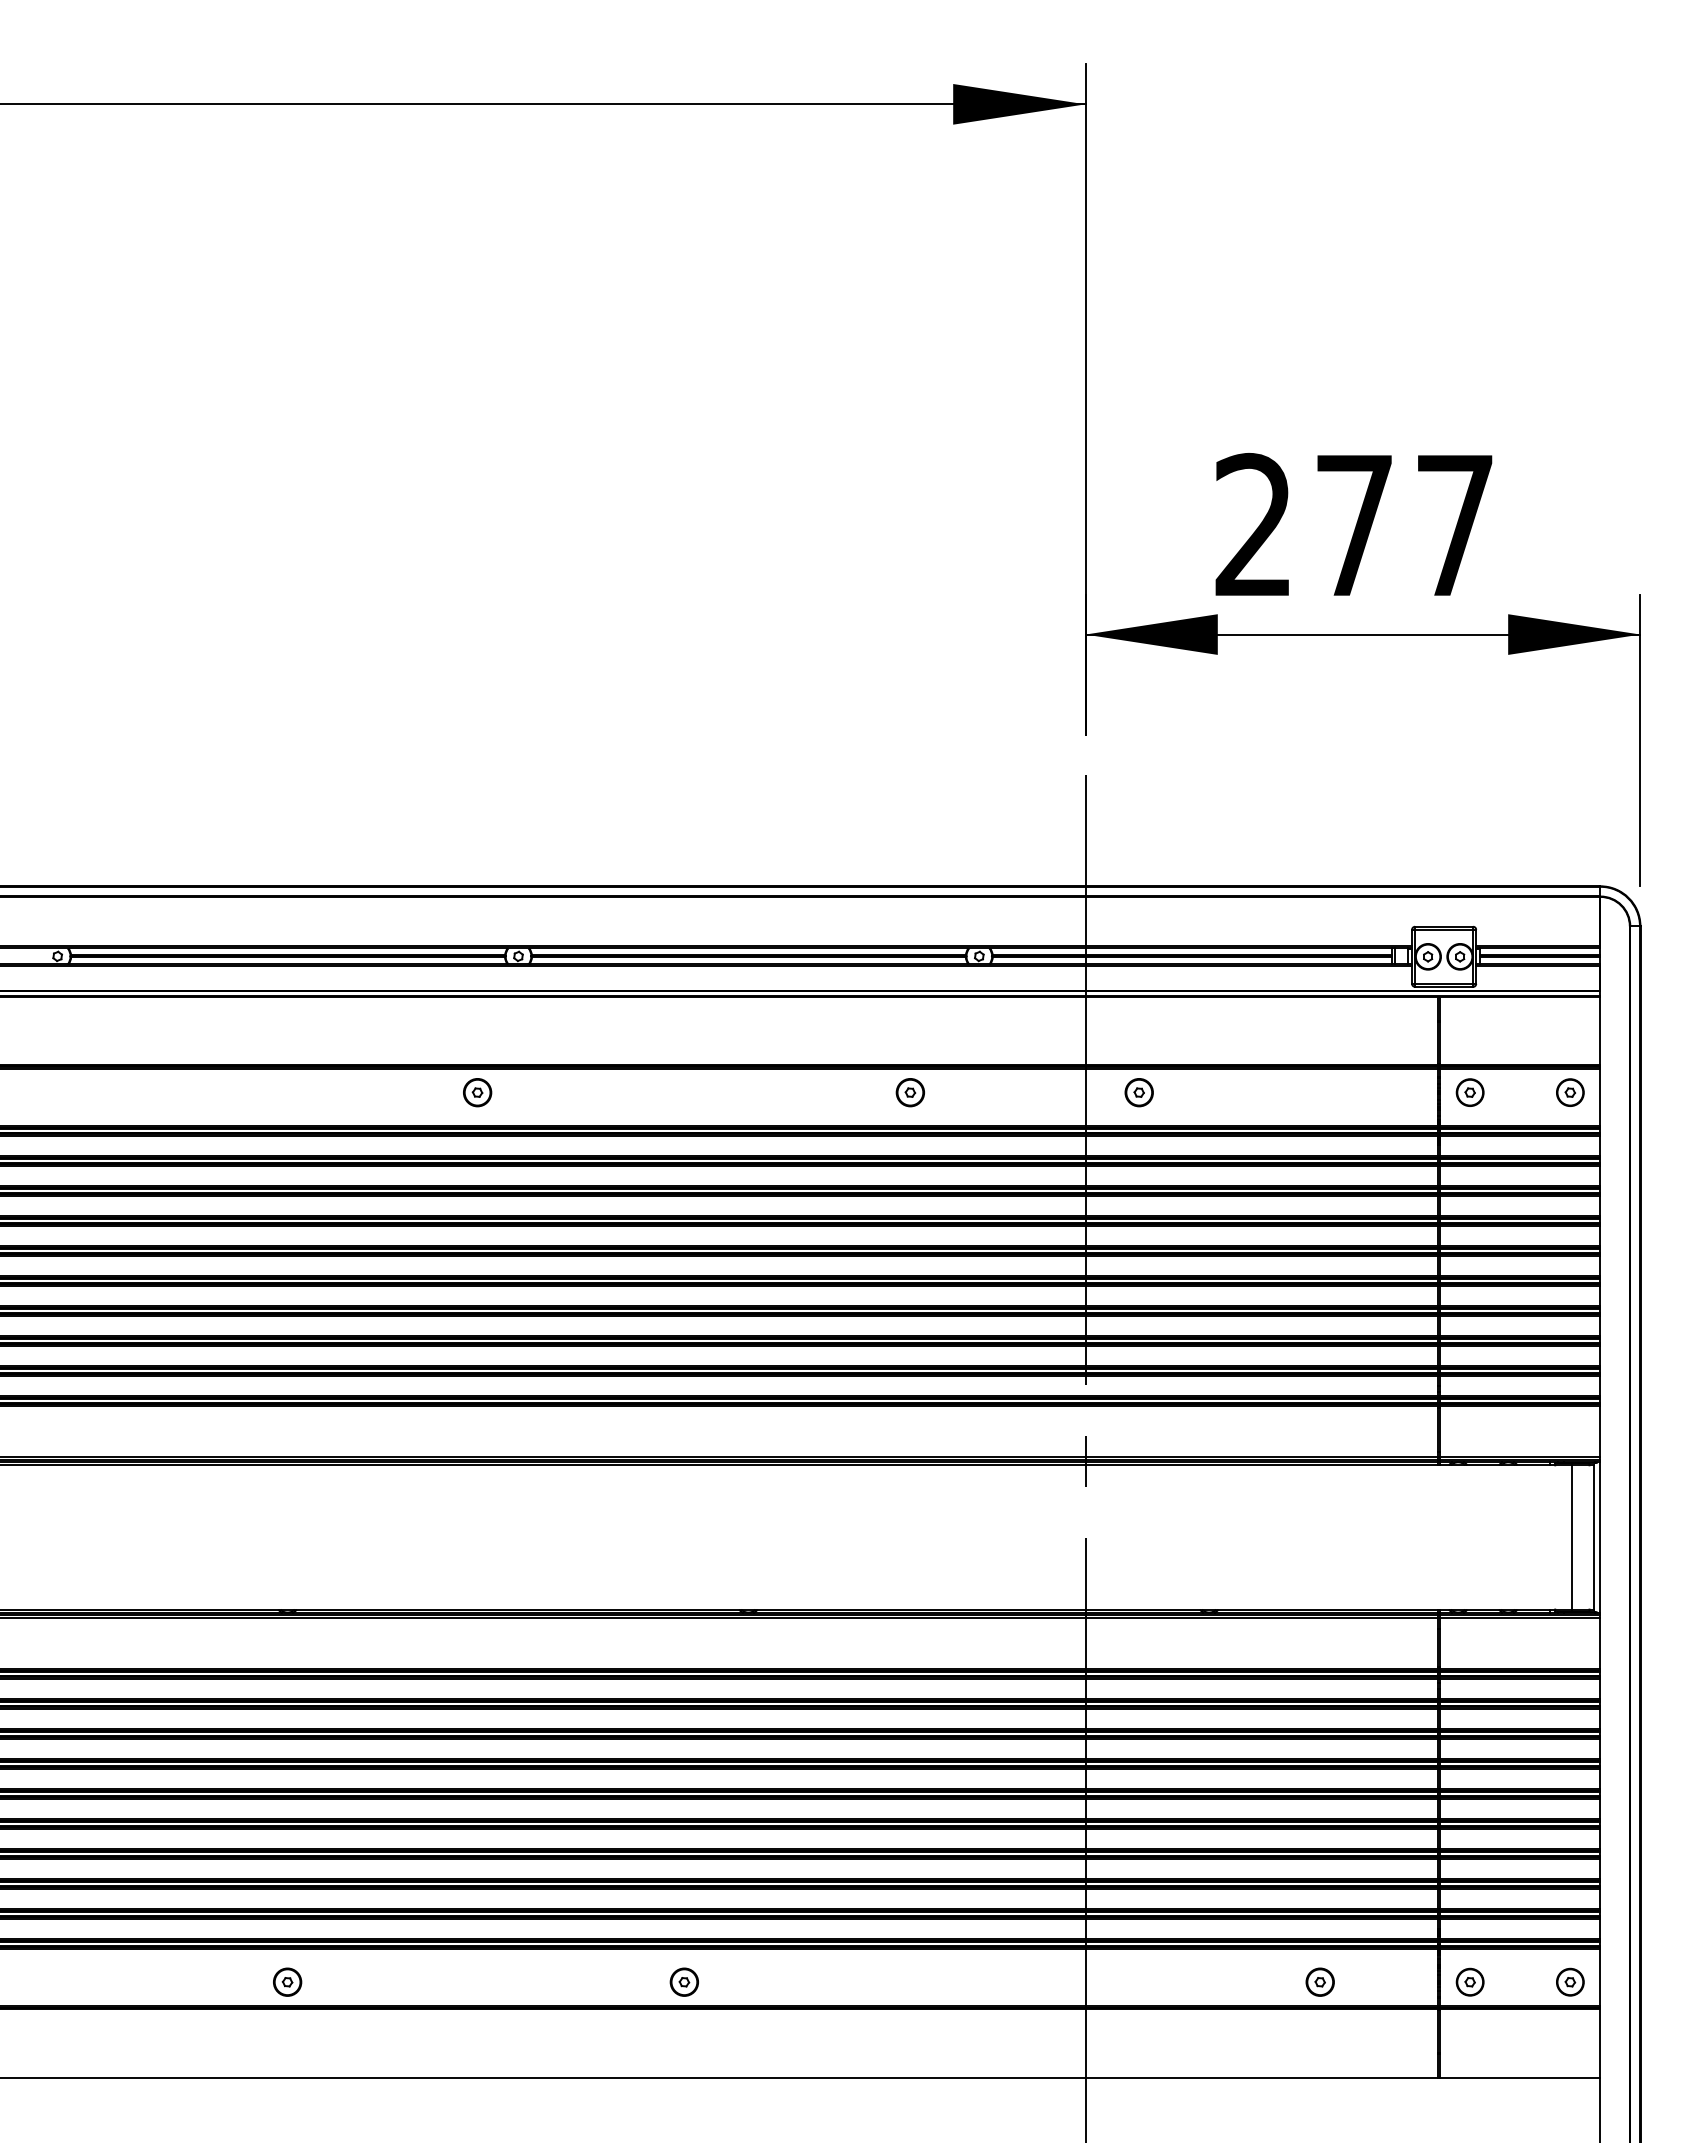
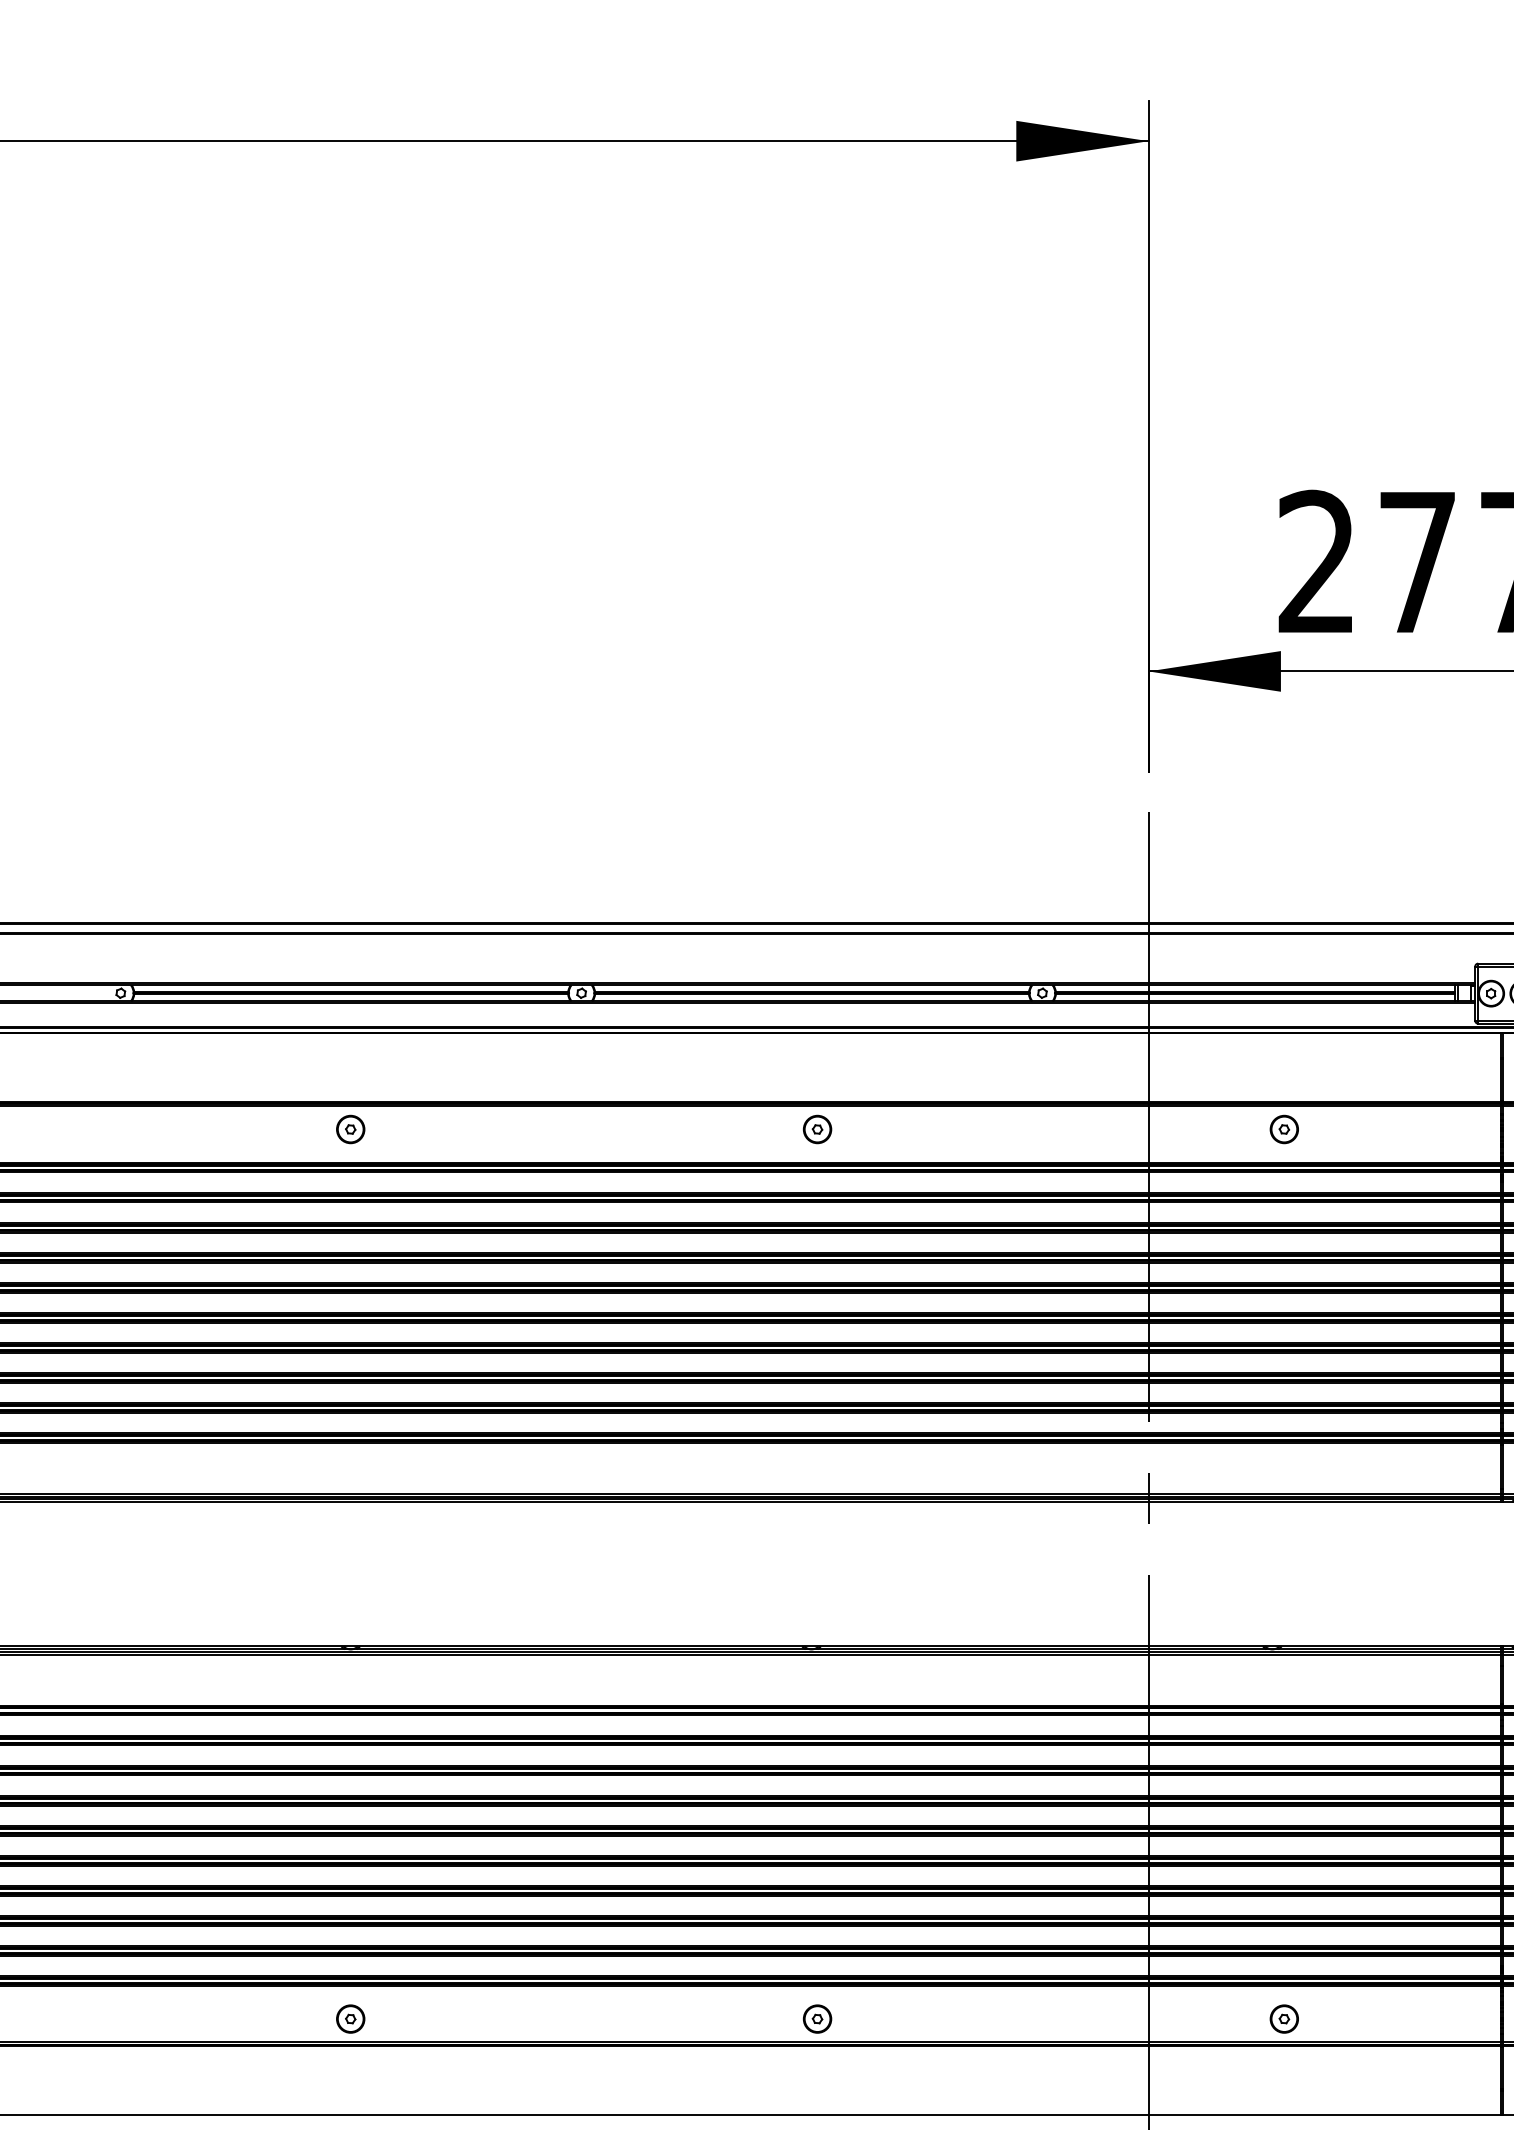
part: (477, 1092) -> (350, 1129), moved
part: (909, 1092) -> (816, 1129), moved
part: (1138, 1092) -> (1283, 1129), moved
part: (683, 1981) -> (816, 2018), moved
part: (1319, 1981) -> (1283, 2018), moved

